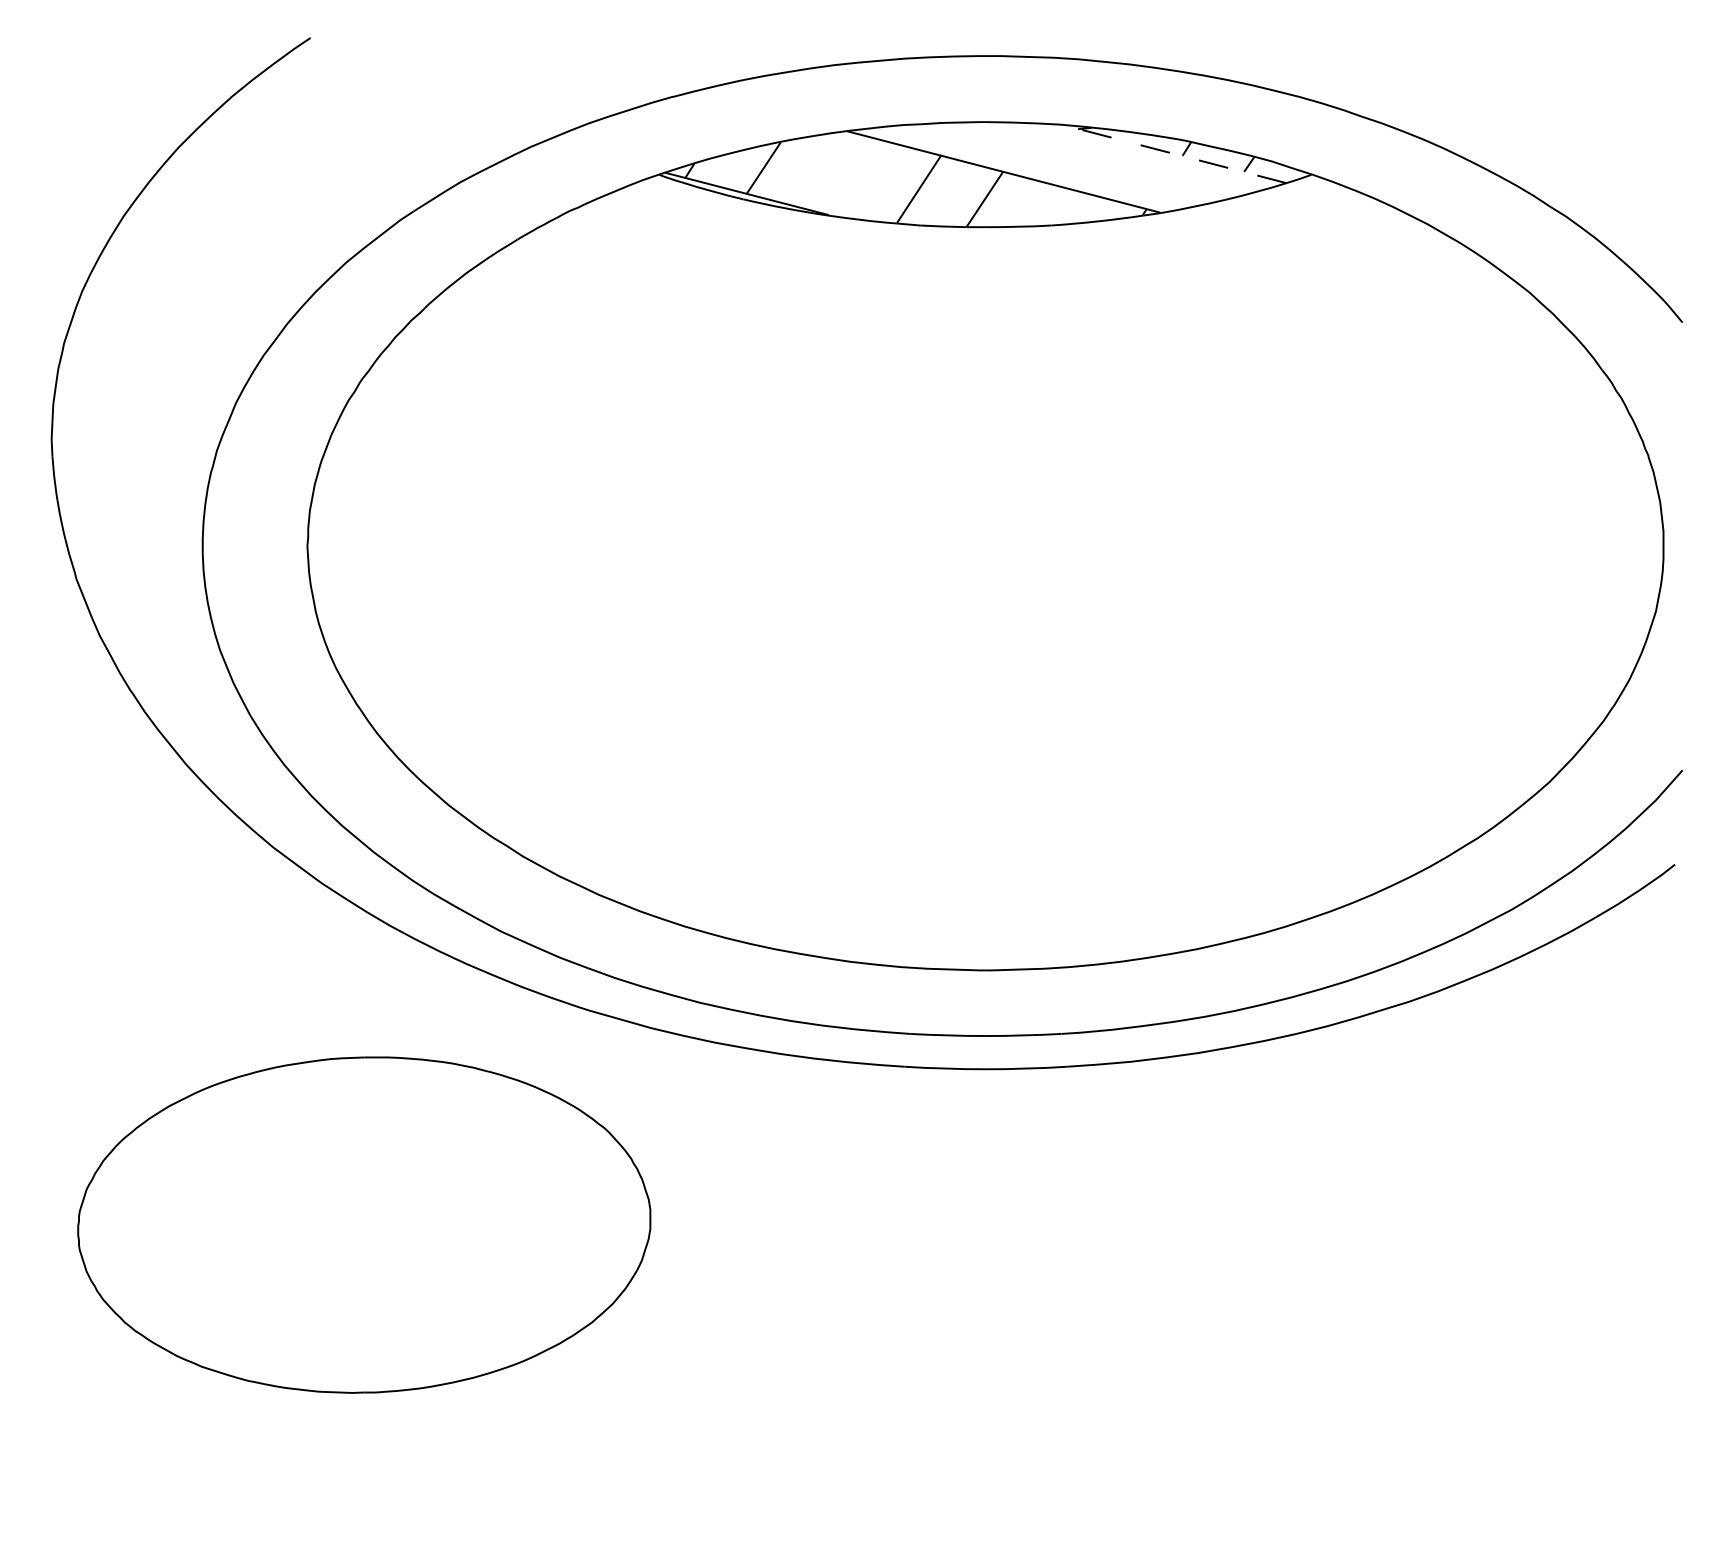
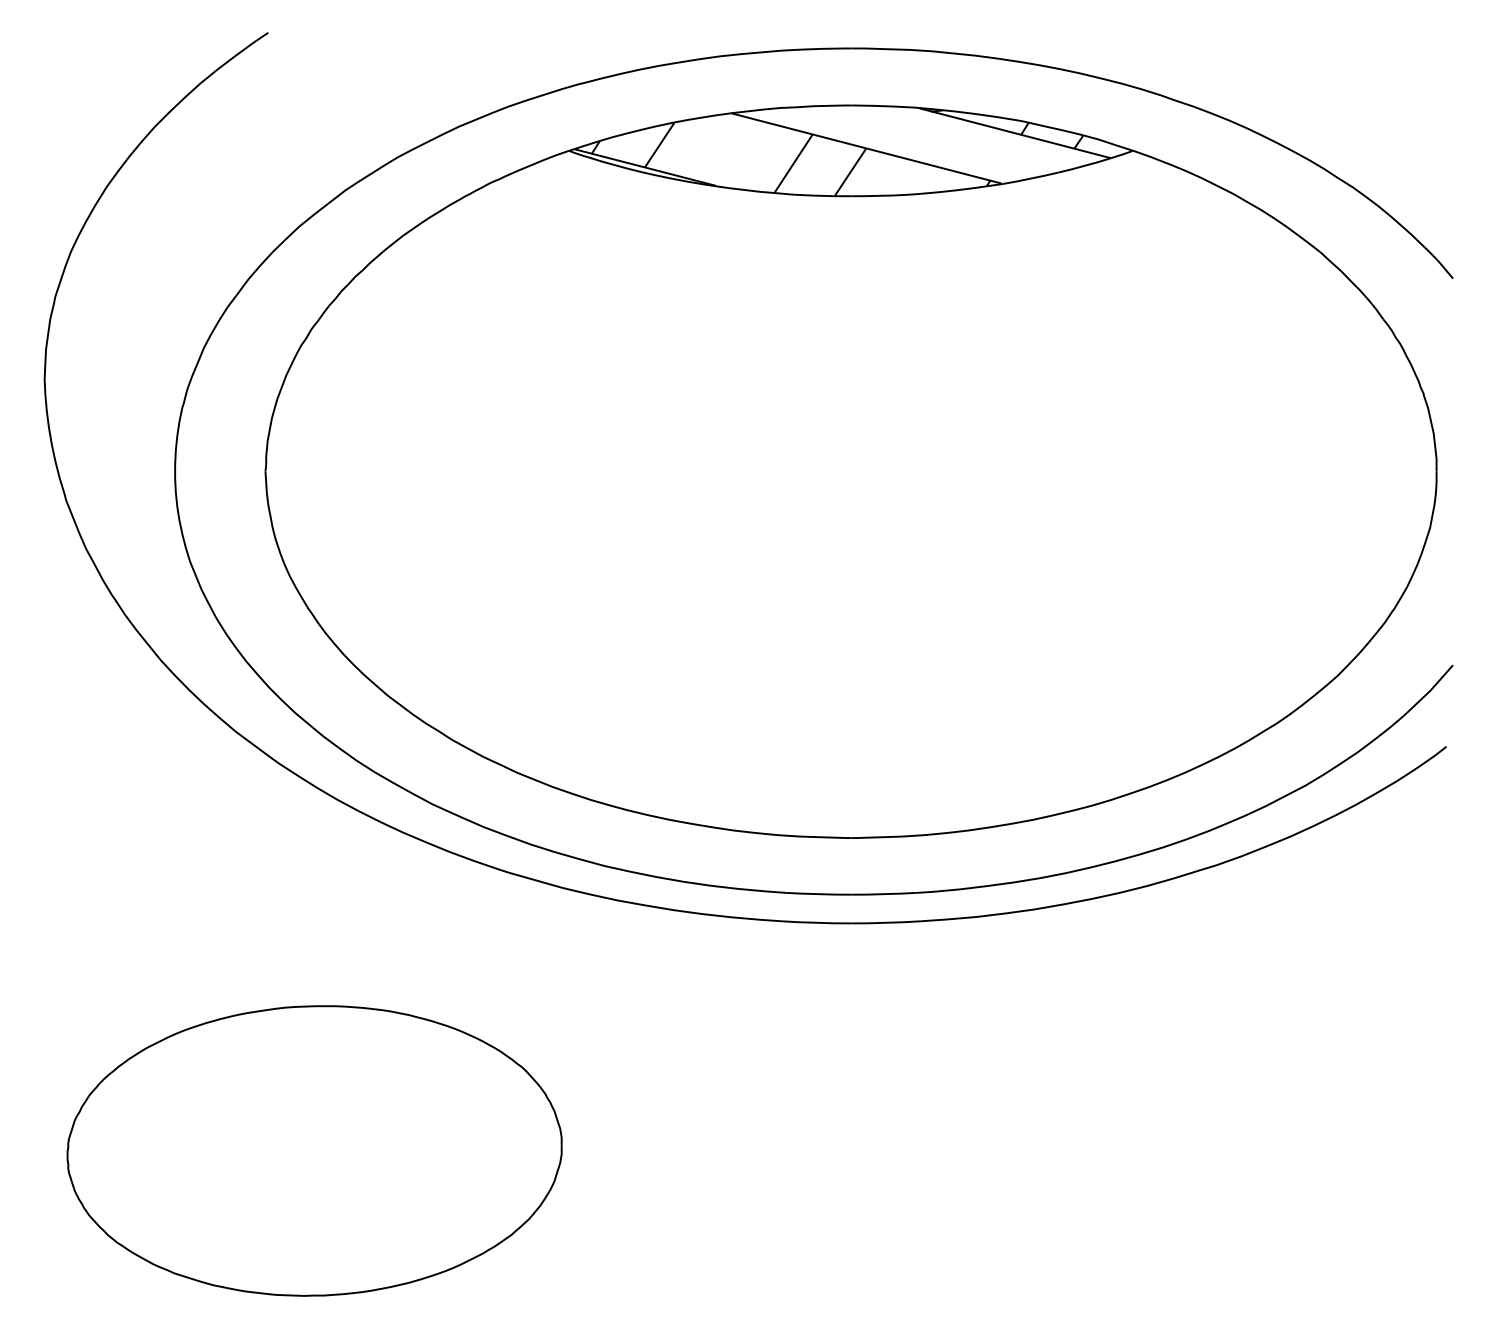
line: (1175, 154) -> (1015, 133), dashed -> solid
part: (364, 1224) -> (314, 1150), moved

